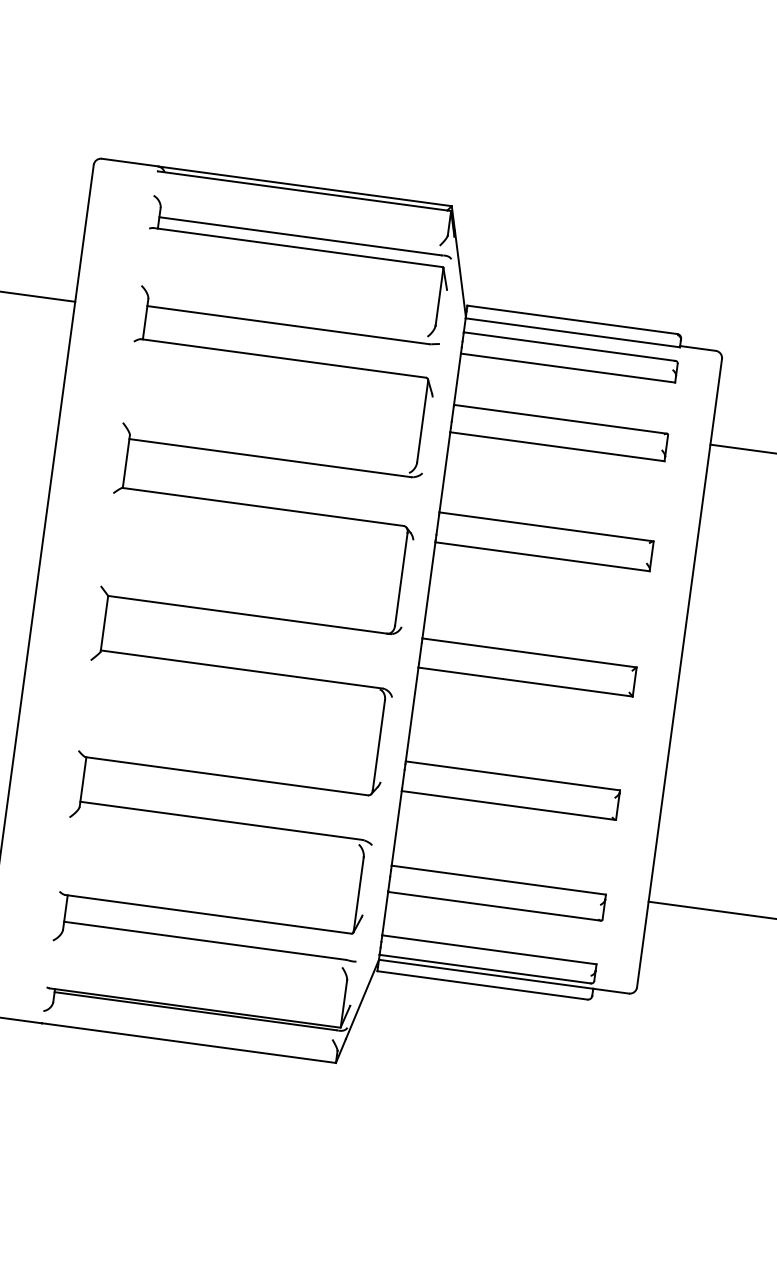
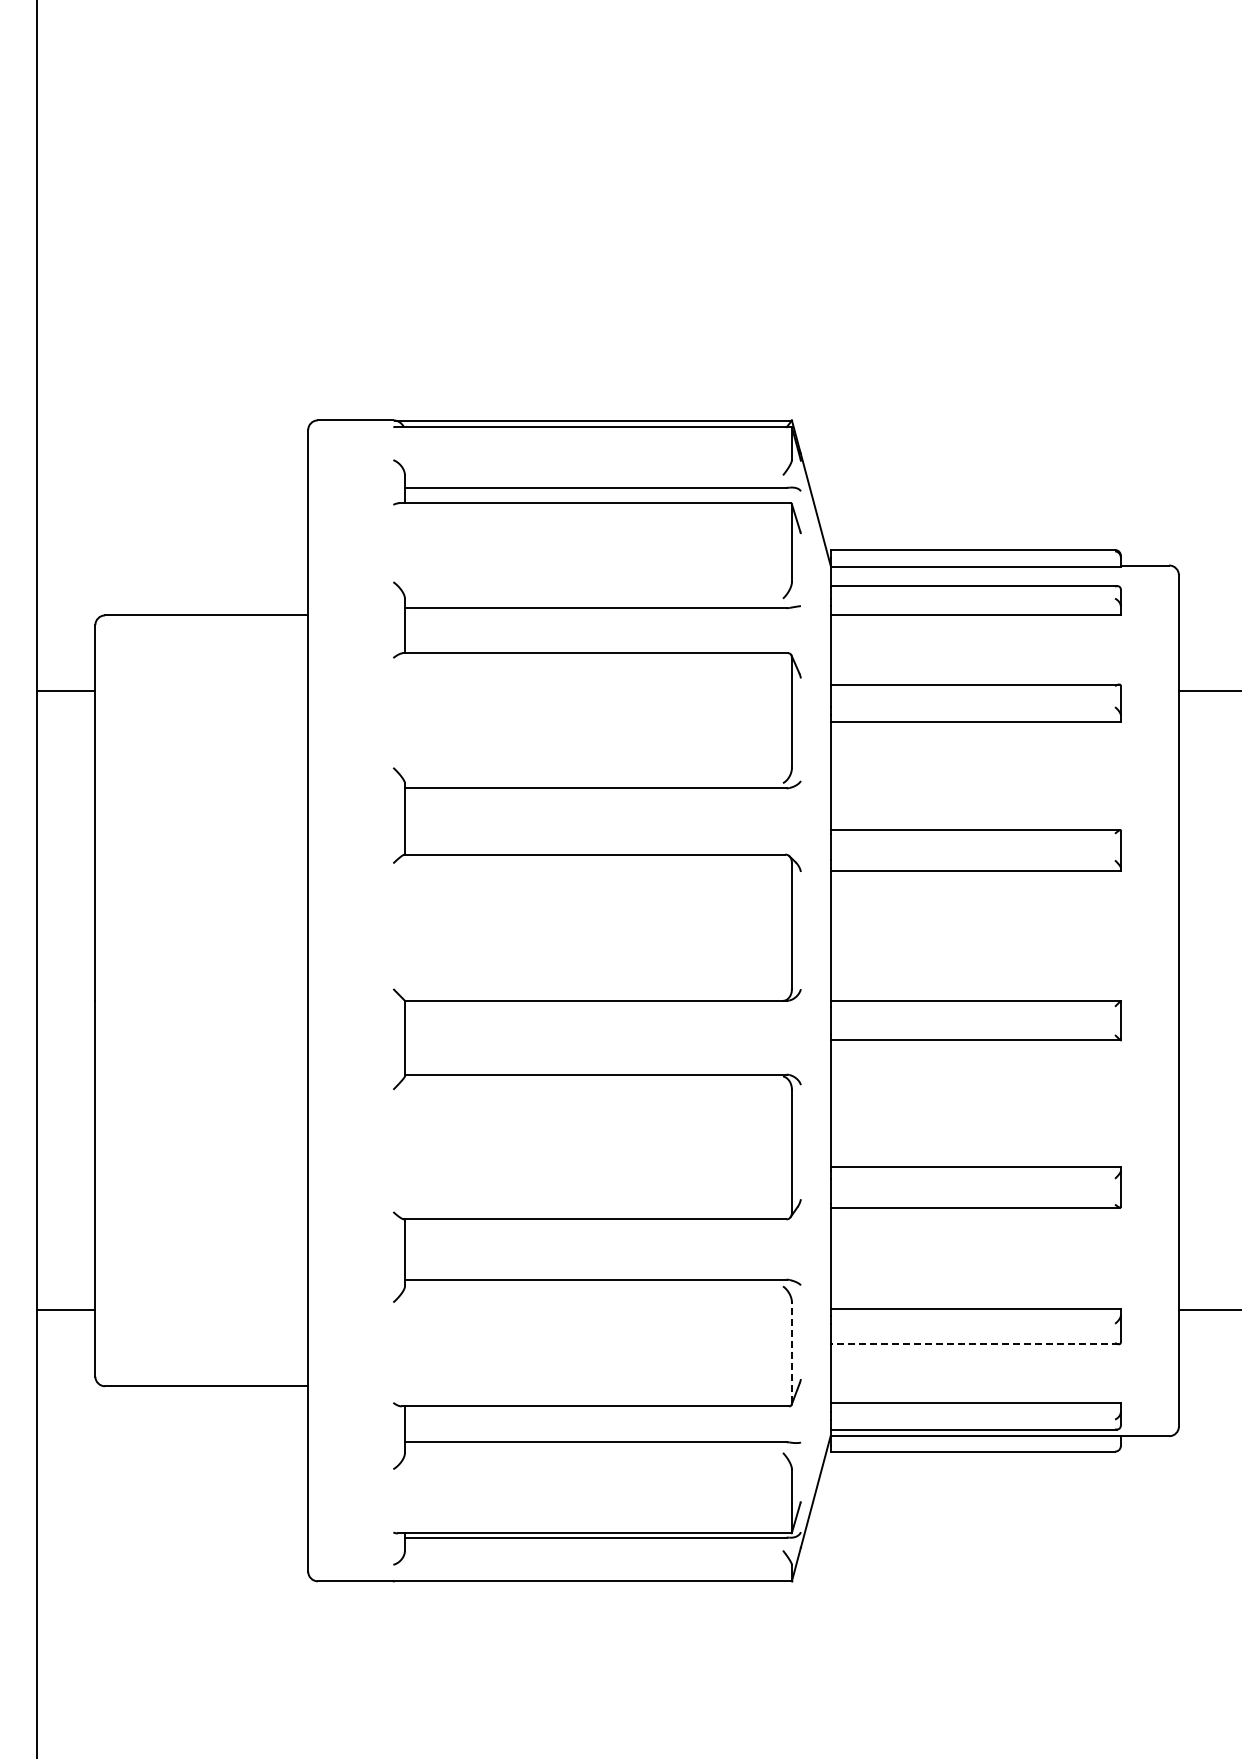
line: (358, 894) -> (791, 1352), solid -> dashed
line: (494, 906) -> (974, 1344), solid -> dashed

